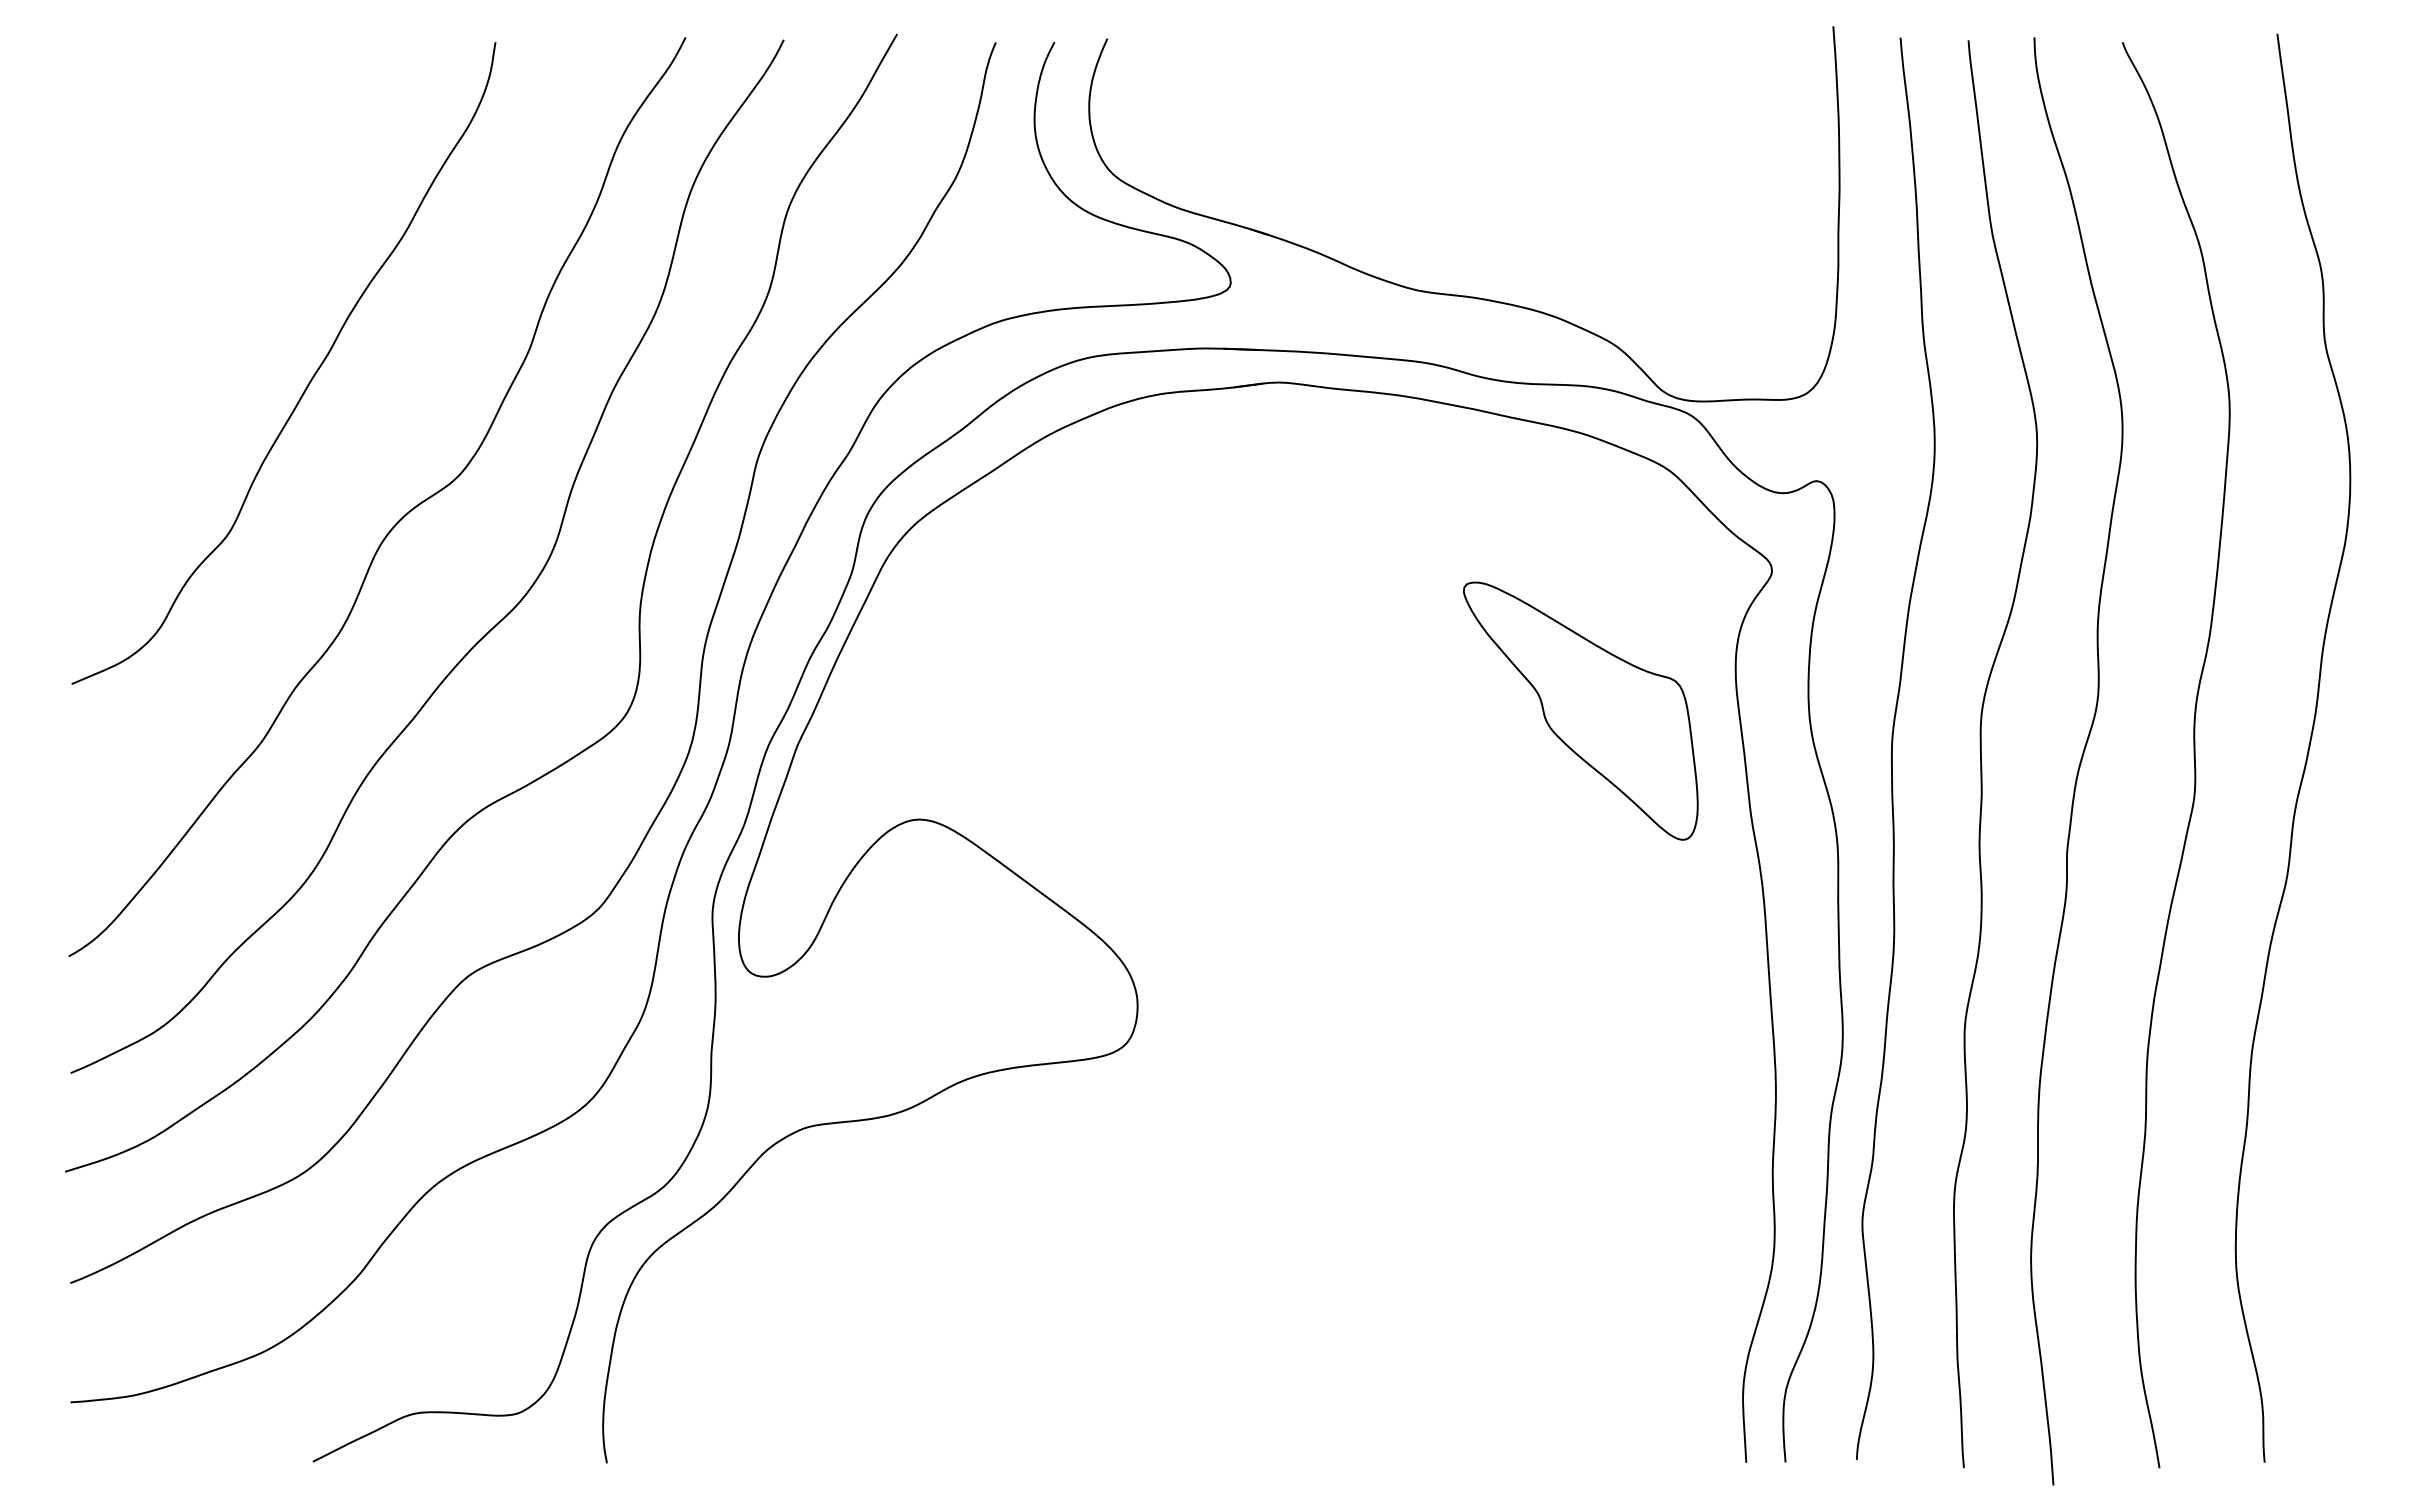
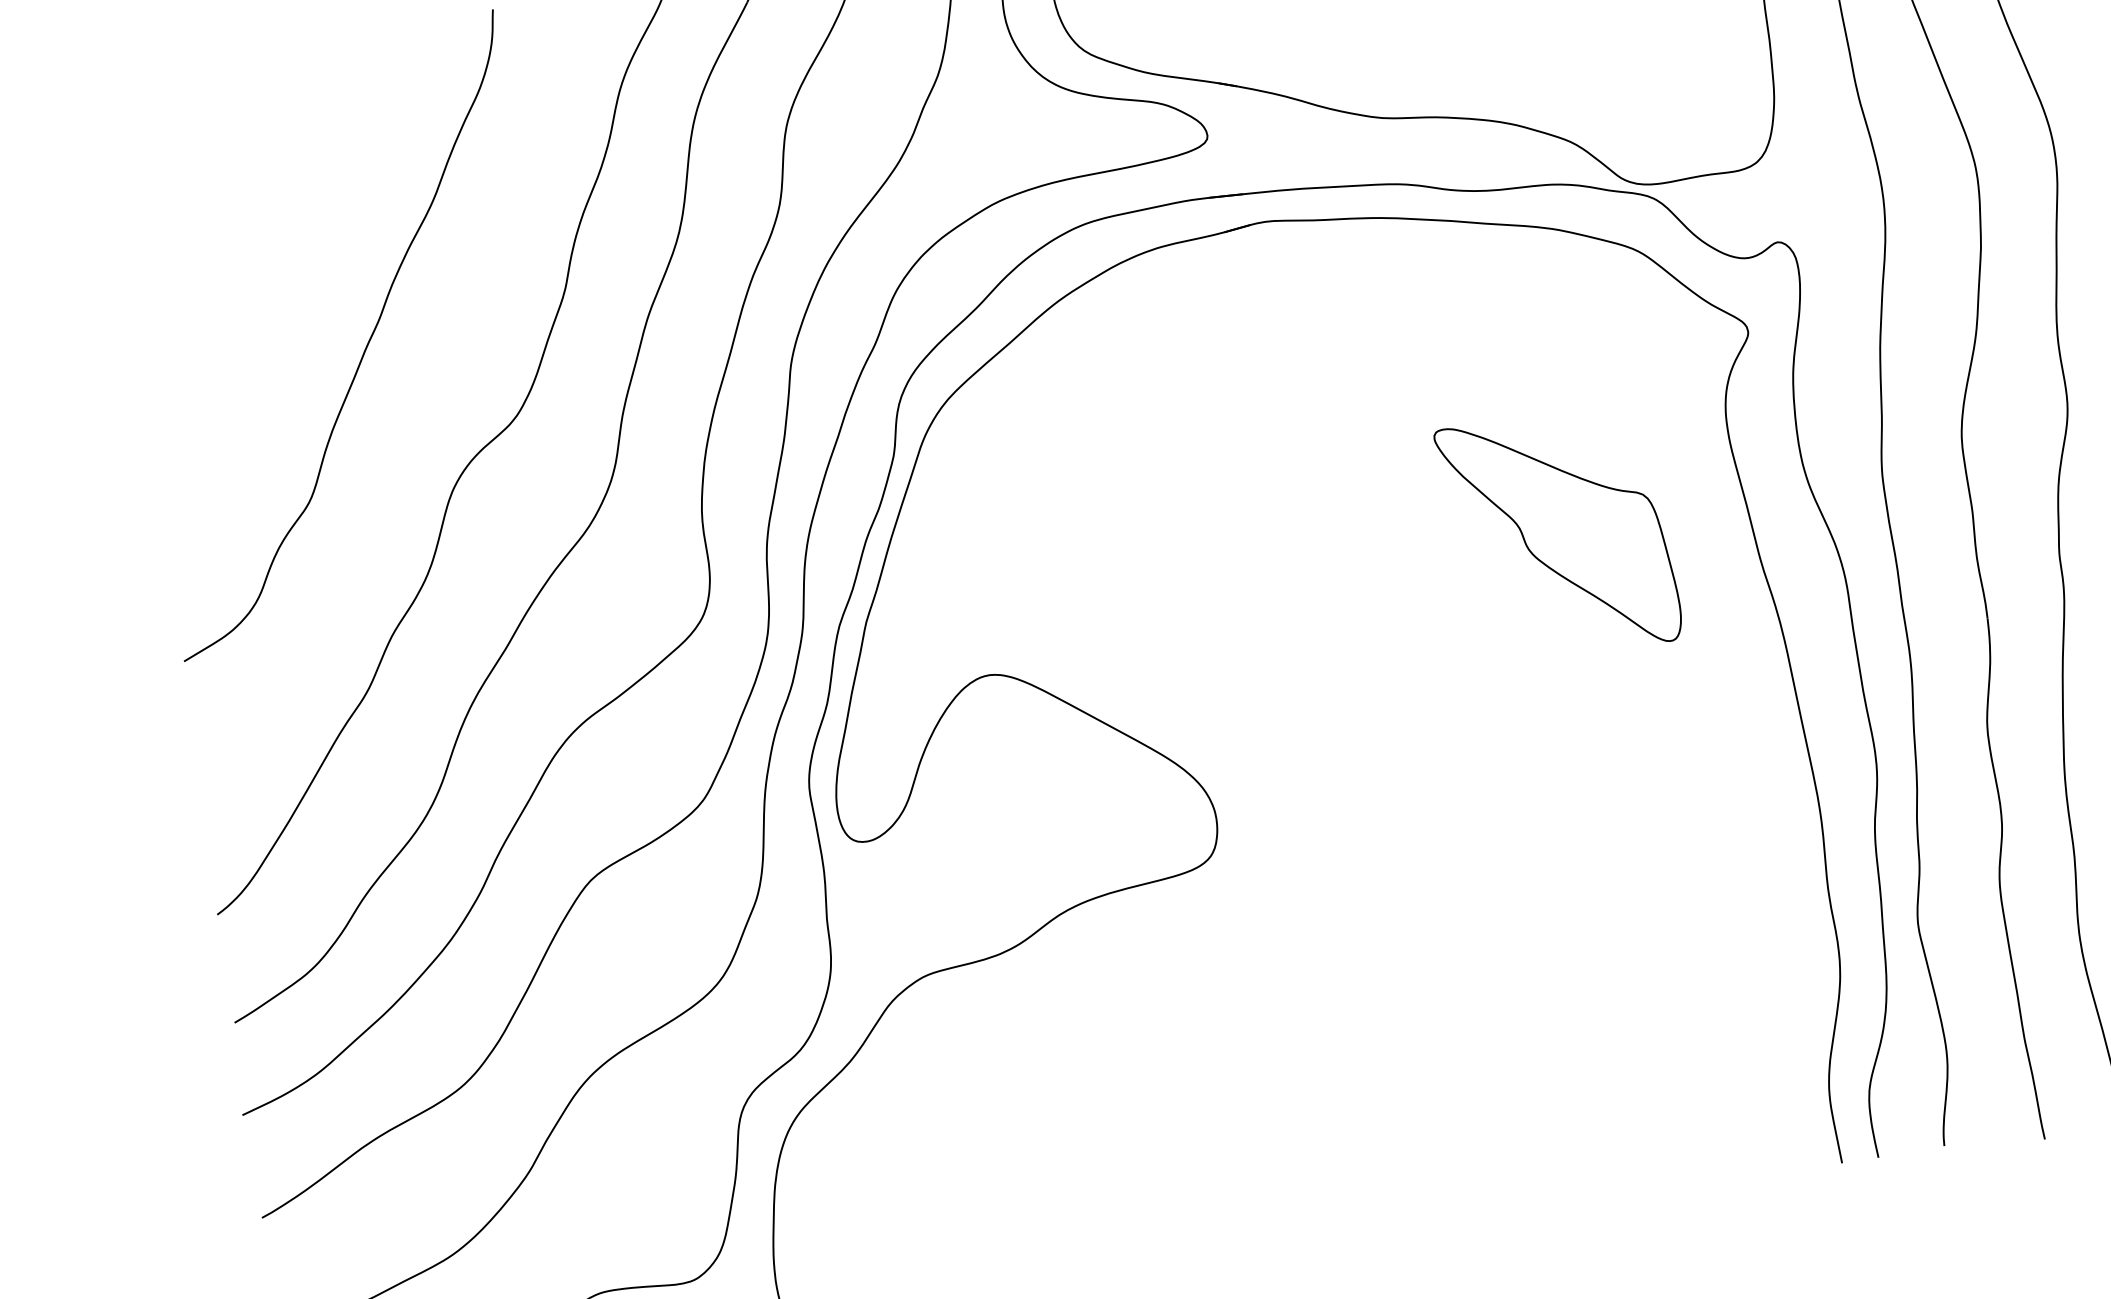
part: (1580, 710) -> (1558, 534), moved

